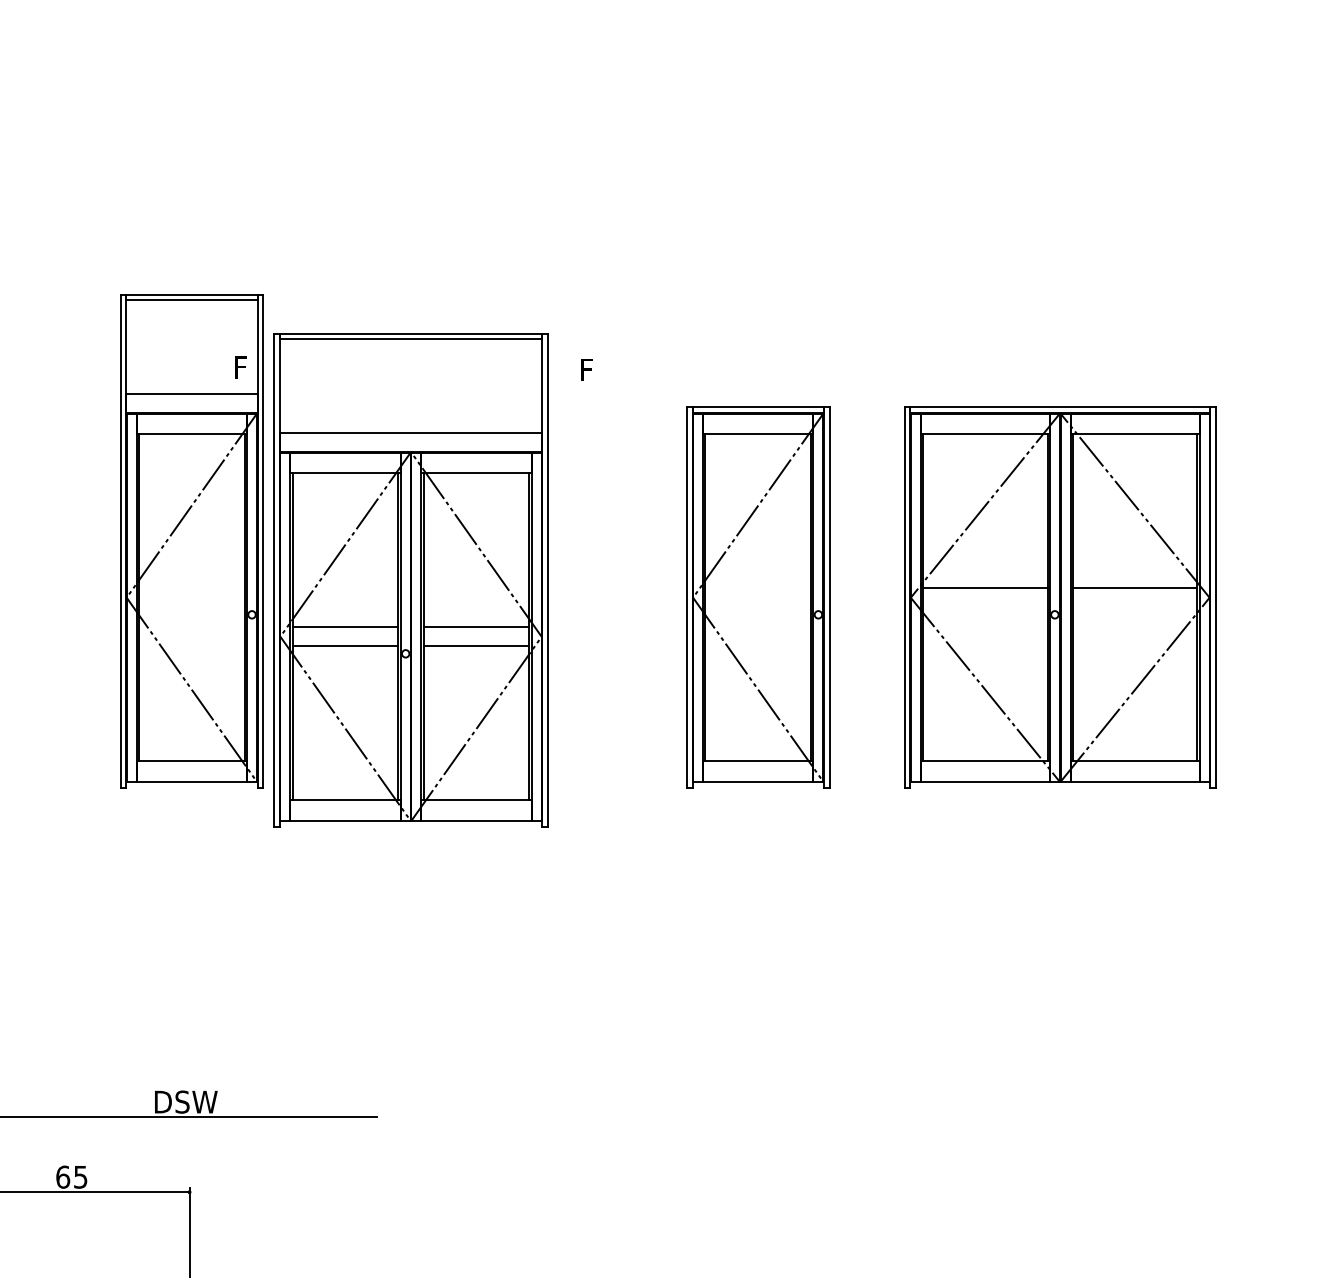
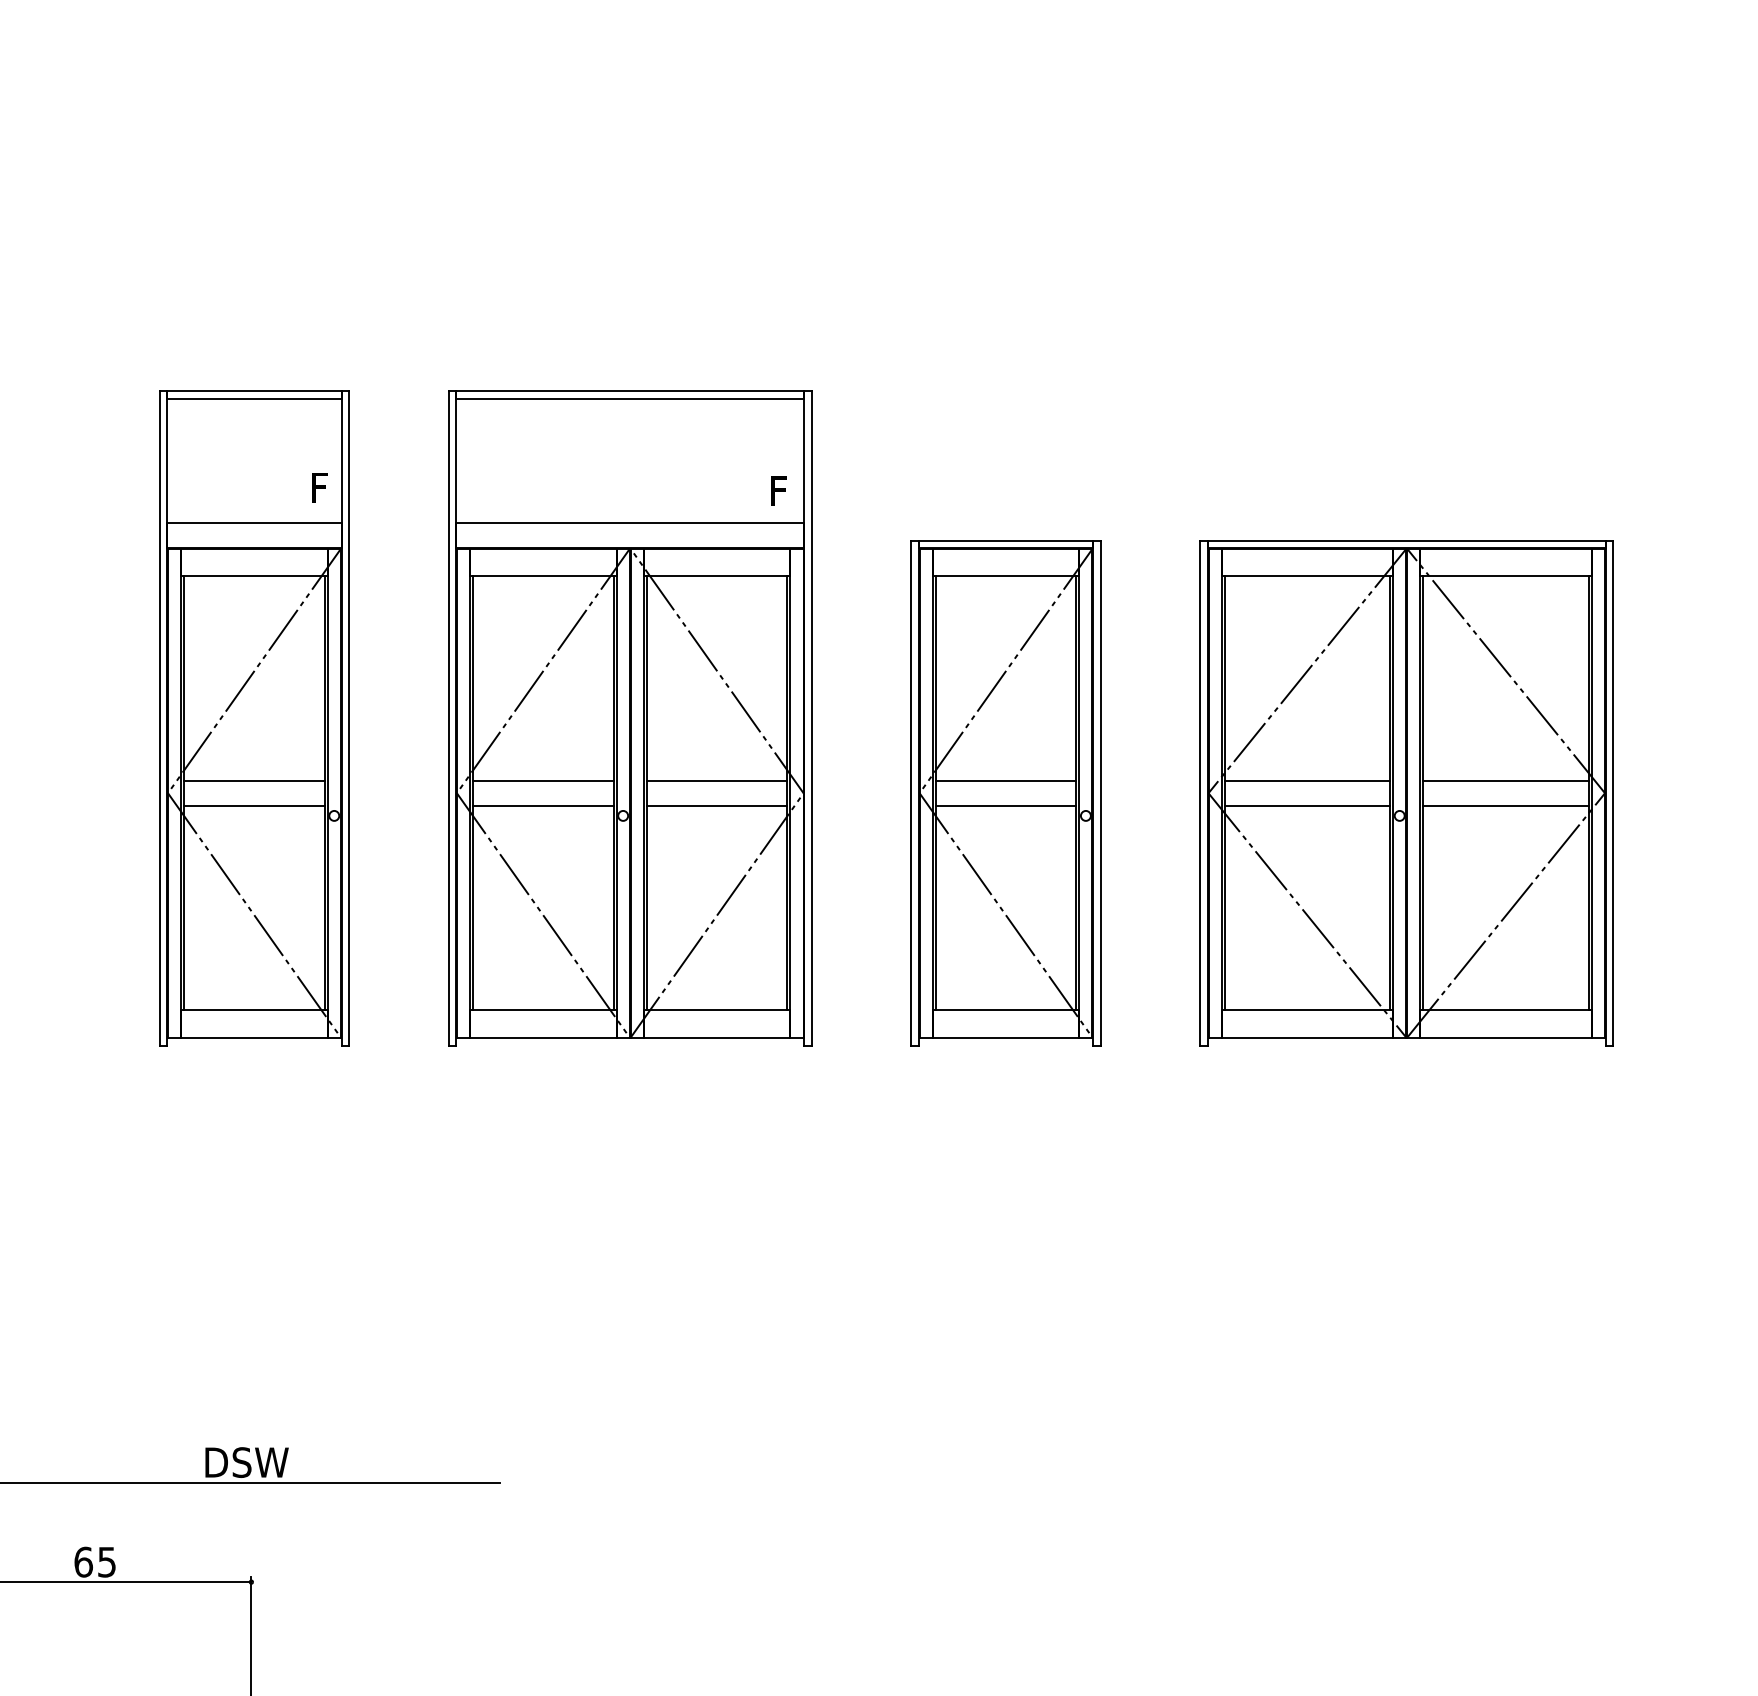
part: (410, 580) -> (629, 718), moved
line: (191, 588) -> (253, 780), added
line: (758, 588) -> (1006, 780), added
line: (191, 607) -> (253, 806), added
line: (758, 607) -> (1006, 806), added
line: (985, 607) -> (1307, 806), added
line: (1134, 607) -> (1505, 806), added

